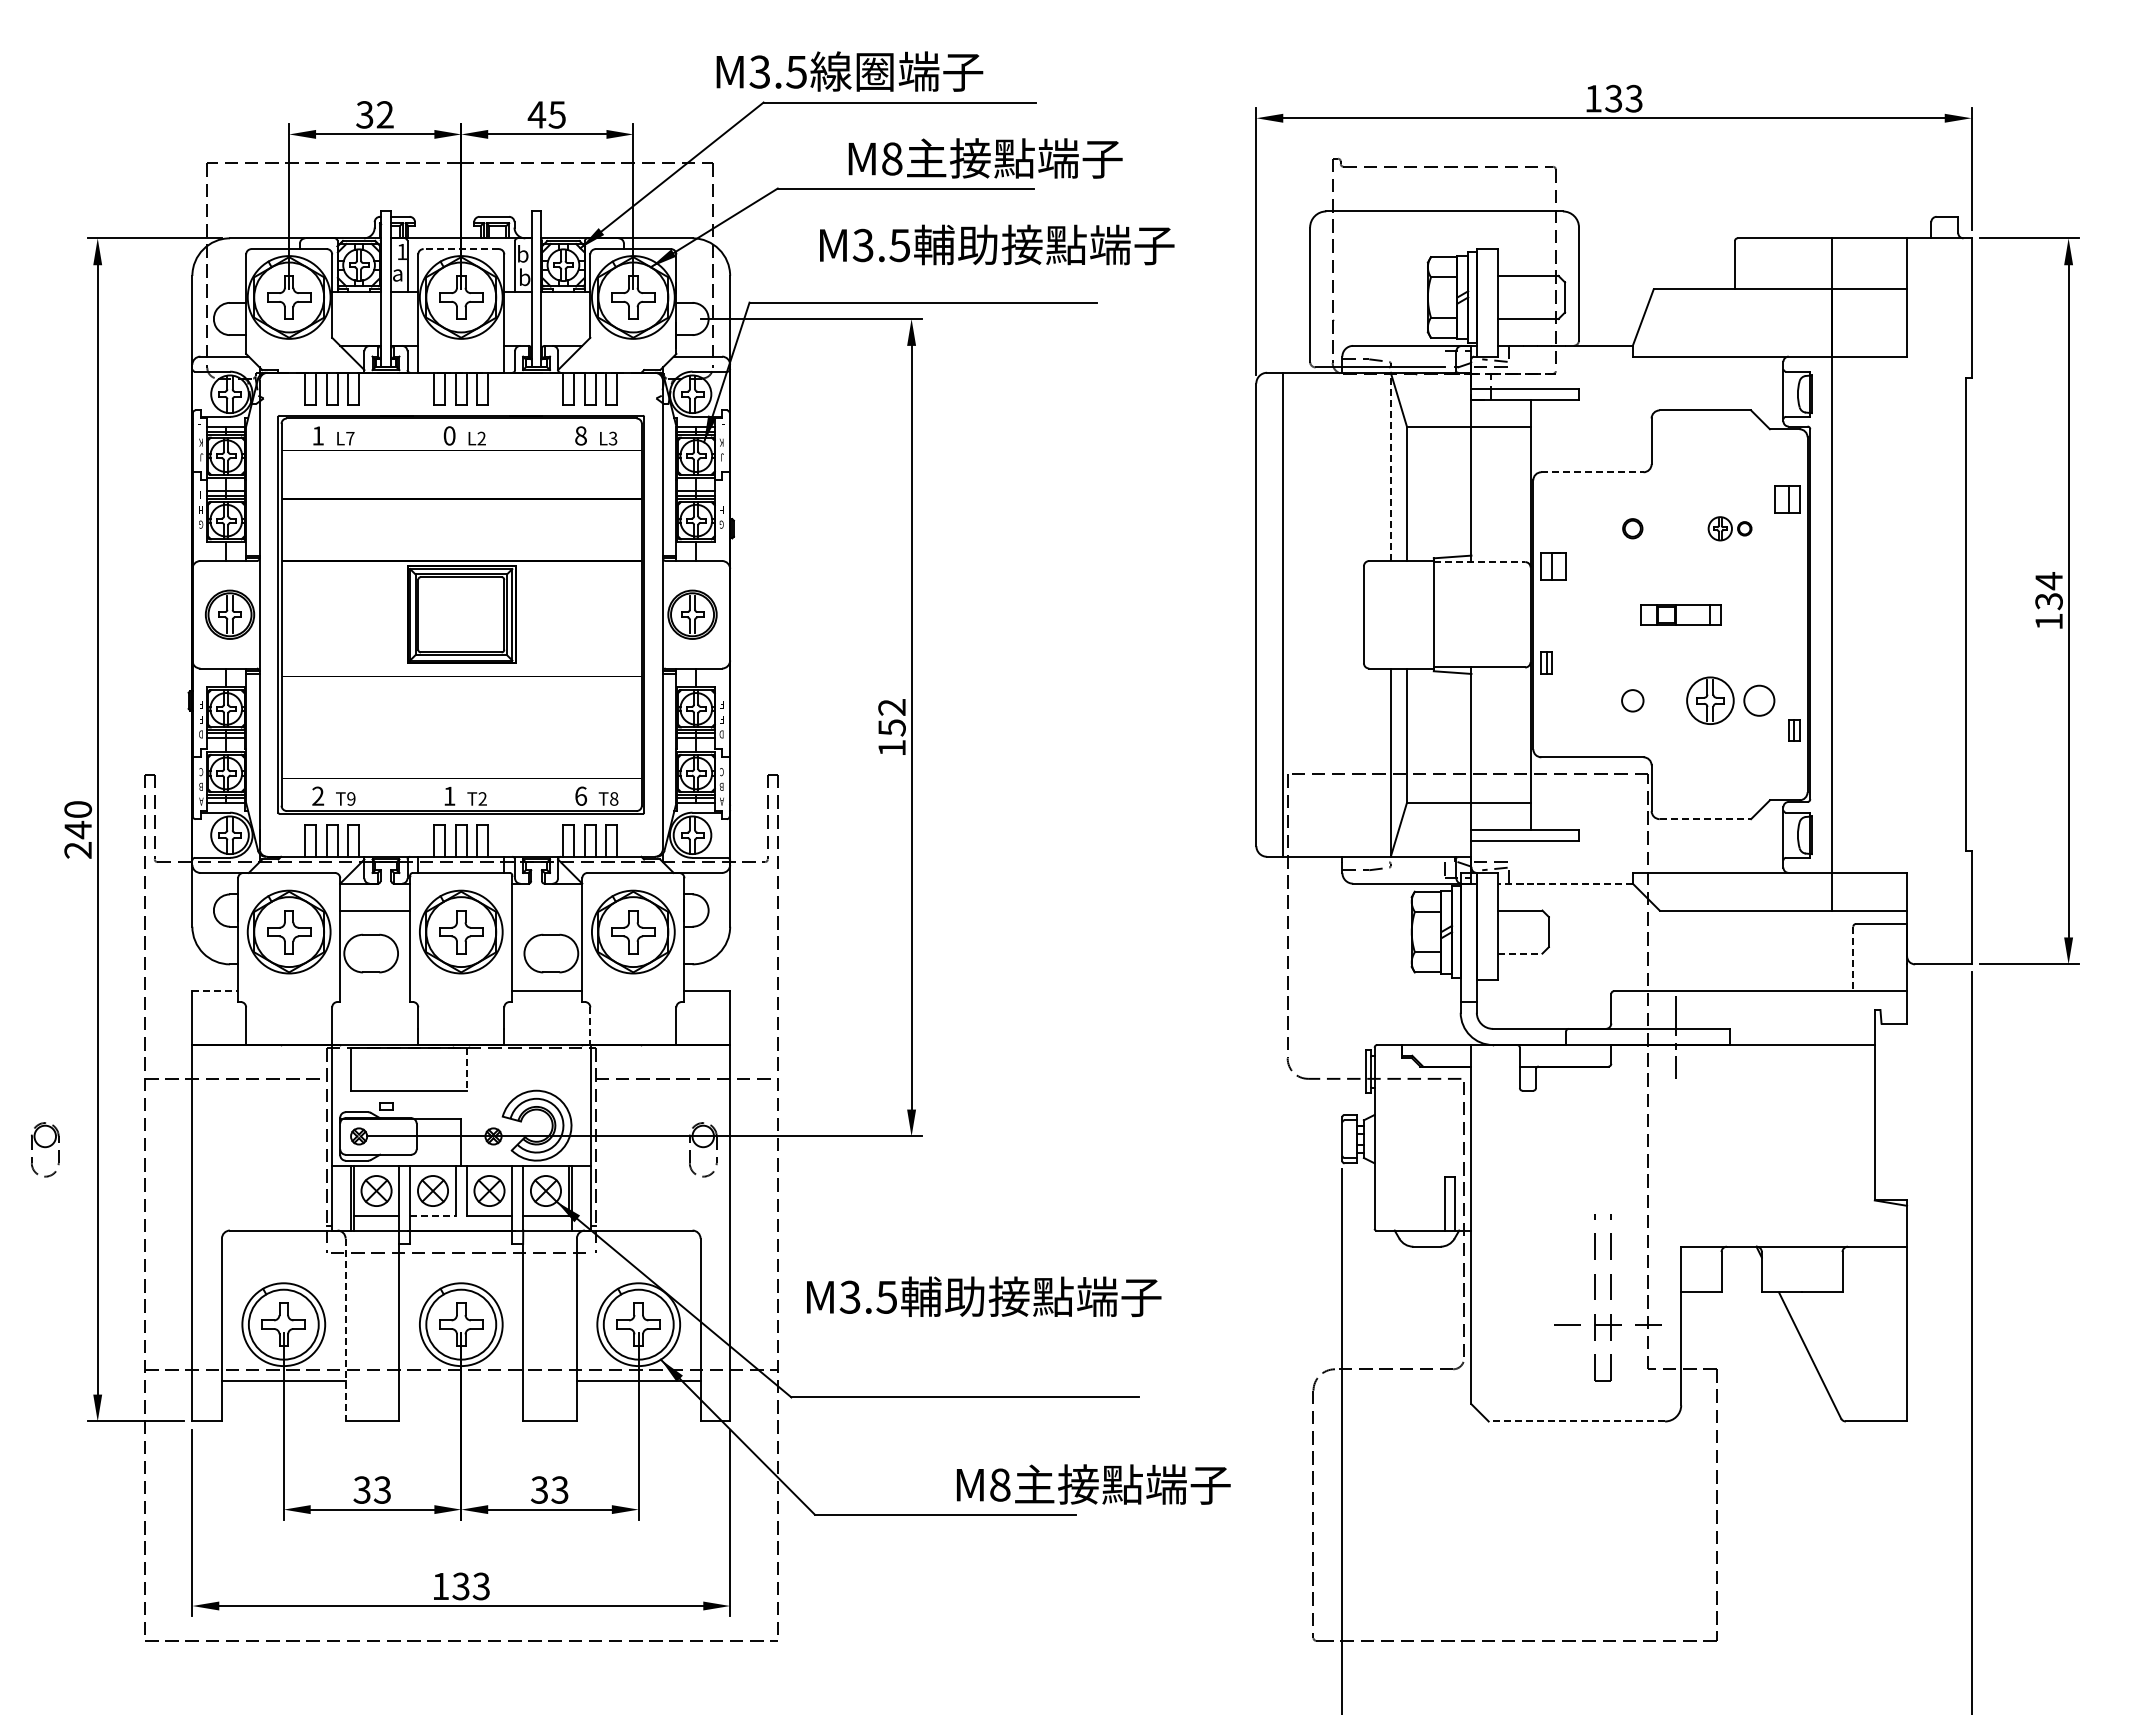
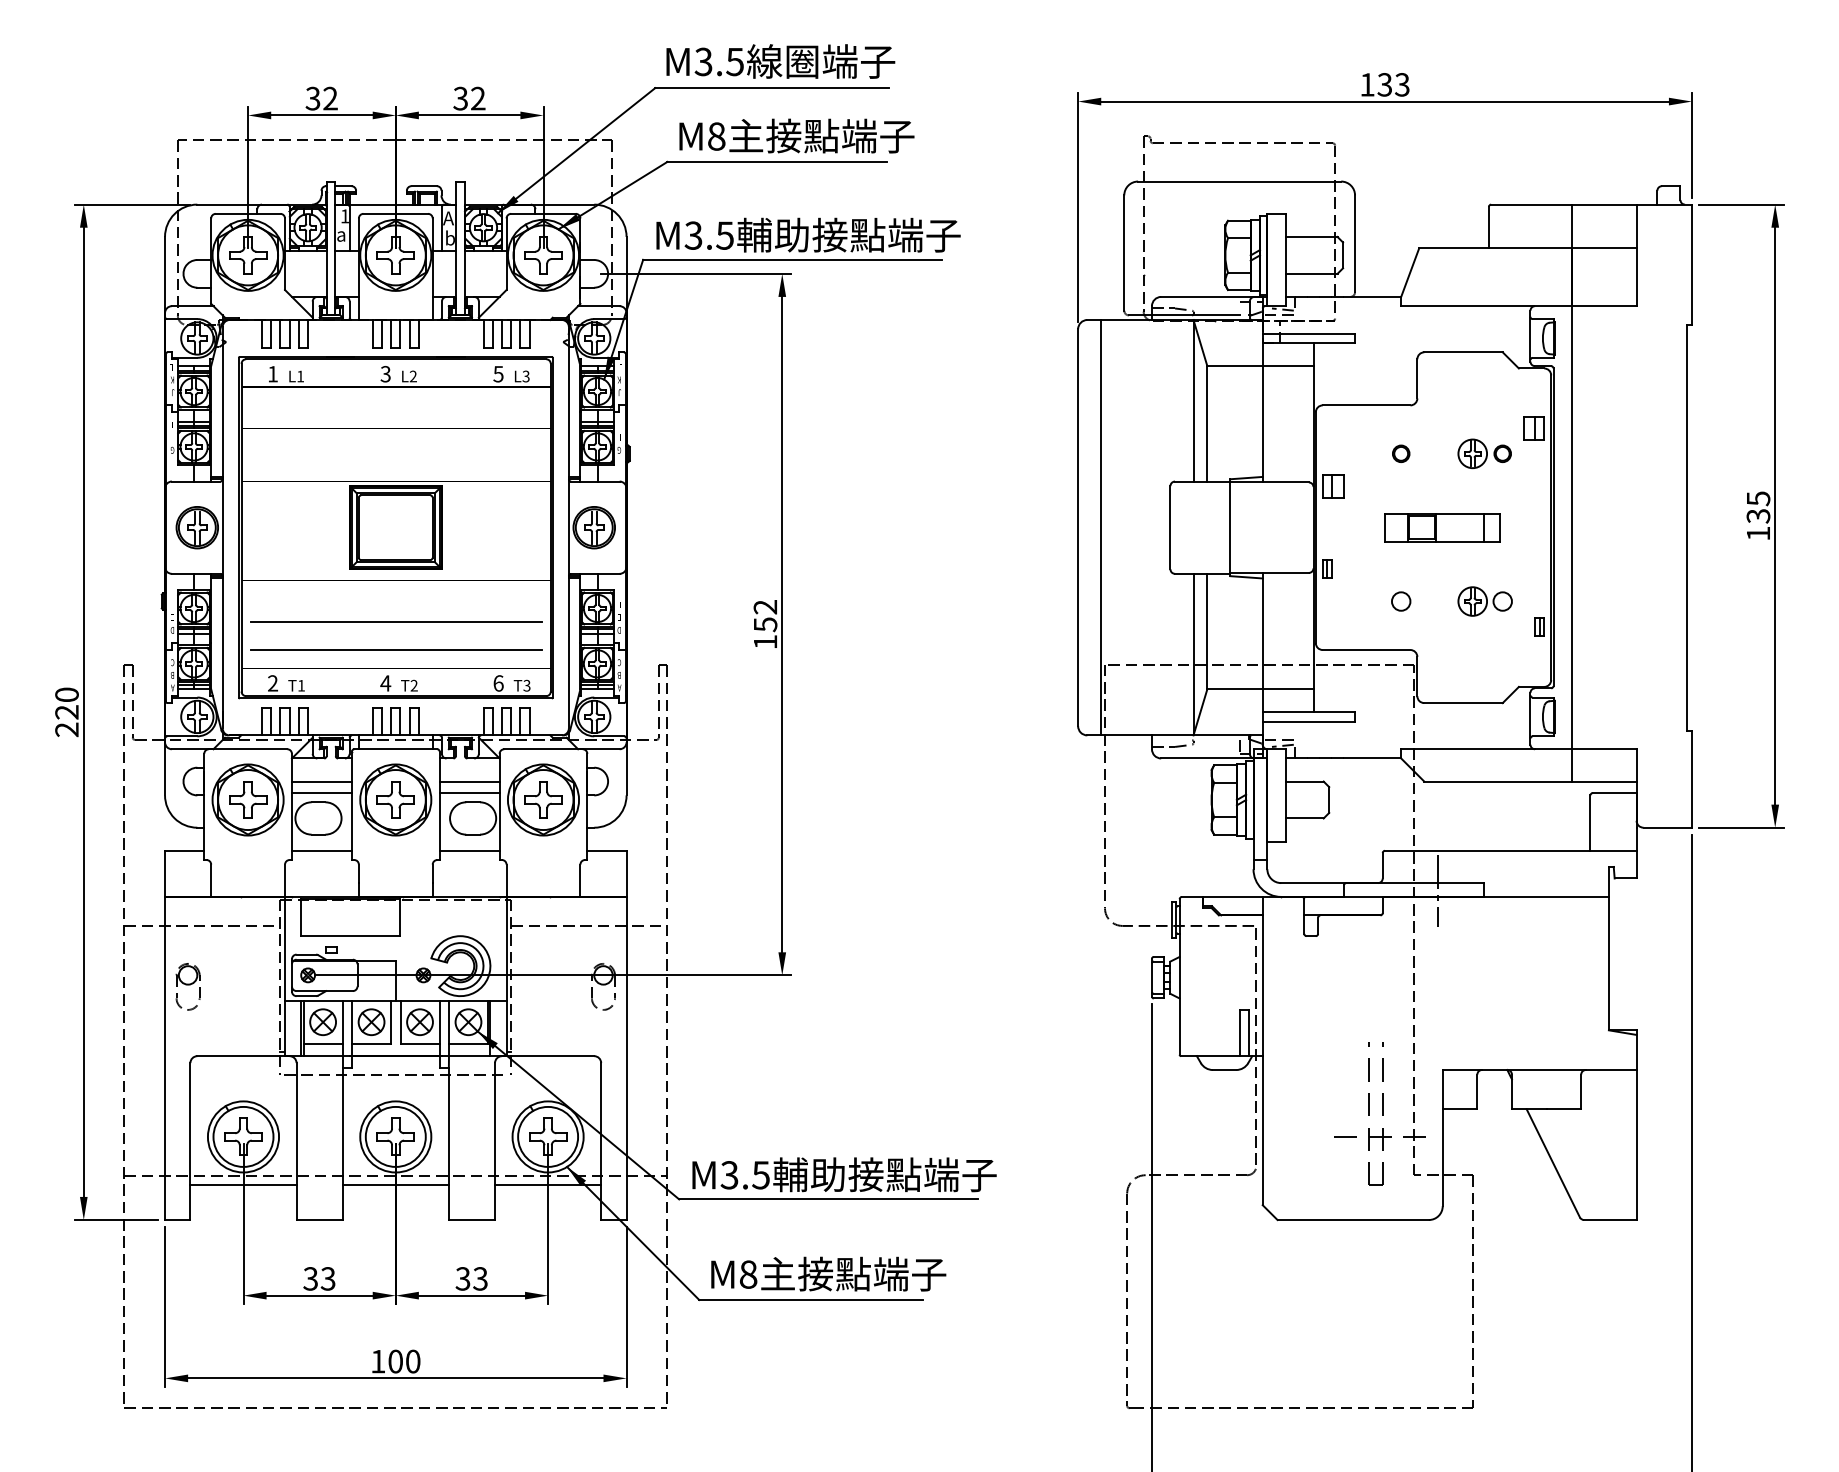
text: (849, 71) -> (780, 61), moved
text: (546, 114) -> (468, 98), 45 -> 32
text: (985, 158) -> (796, 136), moved
text: (997, 244) -> (808, 234), moved
line: (461, 249) -> (395, 214), dashed -> solid
text: (522, 253) -> (448, 217), b -> A
text: (449, 435) -> (385, 373), 0 -> 3
text: (580, 435) -> (498, 373), 8 -> 5
text: (350, 438) -> (300, 376), L7 -> L1
line: (1390, 466) -> (1193, 400), dashed -> solid
line: (1592, 472) -> (1366, 405), dashed -> solid
part: (1729, 528) -> (1484, 453), size x1.43
line: (1479, 562) -> (1269, 482), dashed -> solid
text: (2048, 581) -> (1757, 499), 134 -> 135
part: (1680, 614) -> (1442, 527), size x1.67
part: (1730, 700) -> (1485, 601), size x0.71
line: (461, 725) -> (395, 622), added
line: (461, 757) -> (395, 650), added
text: (449, 795) -> (385, 682), 1 -> 4
text: (351, 798) -> (301, 685), T9 -> T1
text: (614, 798) -> (527, 685), T8 -> T3
line: (1705, 819) -> (1463, 703), dashed -> solid
text: (77, 829) -> (66, 711), 240 -> 220
line: (1565, 883) -> (1343, 758), dashed -> solid
line: (547, 910) -> (469, 781), added
line: (375, 924) -> (322, 793), added
line: (547, 924) -> (469, 793), added
line: (1520, 953) -> (1304, 818), dashed -> solid
line: (1853, 959) -> (1590, 823), dashed -> solid
line: (215, 991) -> (184, 850), dashed -> solid
line: (375, 991) -> (322, 850), added
line: (590, 1026) -> (506, 881), dashed -> solid
line: (466, 1069) -> (400, 917), dashed -> solid
part: (45, 1149) -> (188, 986), moved
line: (433, 1216) -> (371, 1044), dashed -> solid
text: (984, 1296) -> (844, 1174), moved
line: (345, 1330) -> (296, 1141), dashed -> solid
line: (461, 1381) -> (395, 1185), added
line: (1576, 1421) -> (1352, 1220), dashed -> solid
text: (1093, 1484) -> (828, 1274), moved
text: (470, 1586) -> (403, 1361), 133 -> 100

